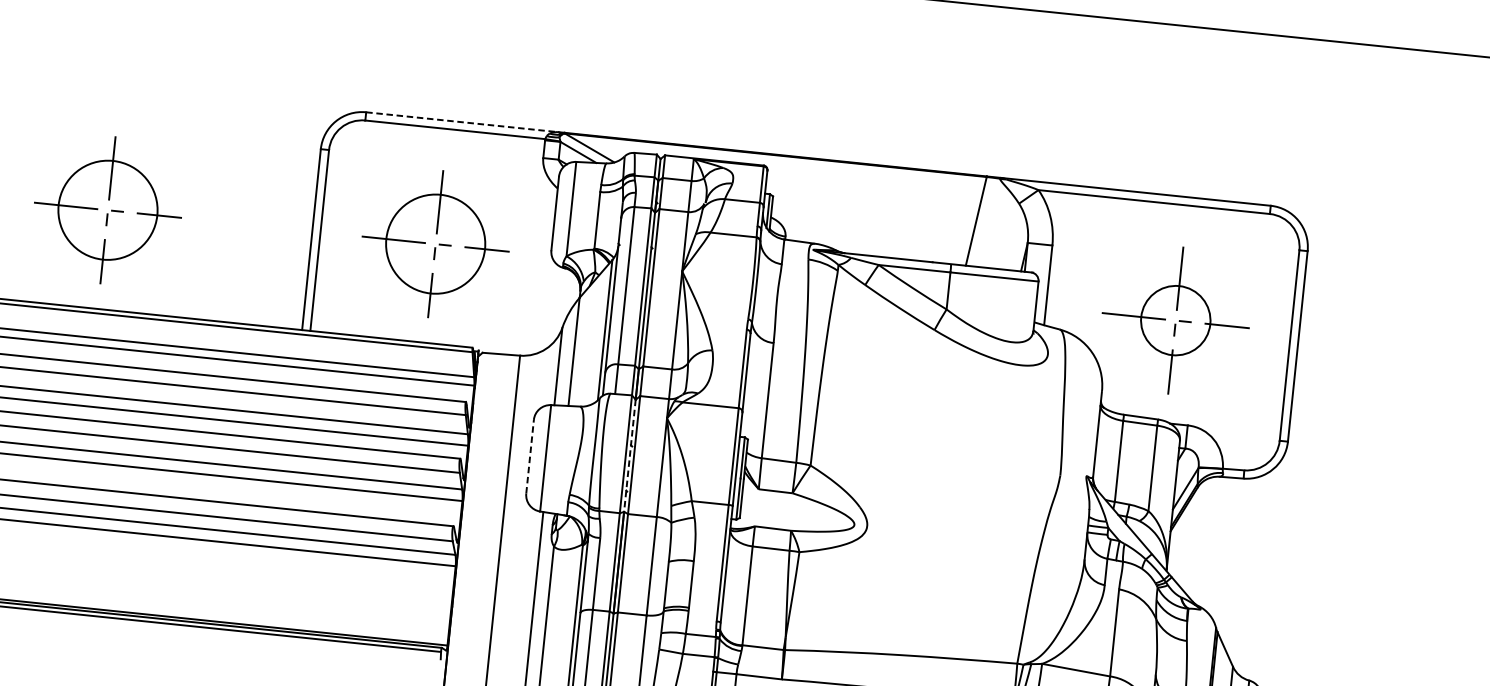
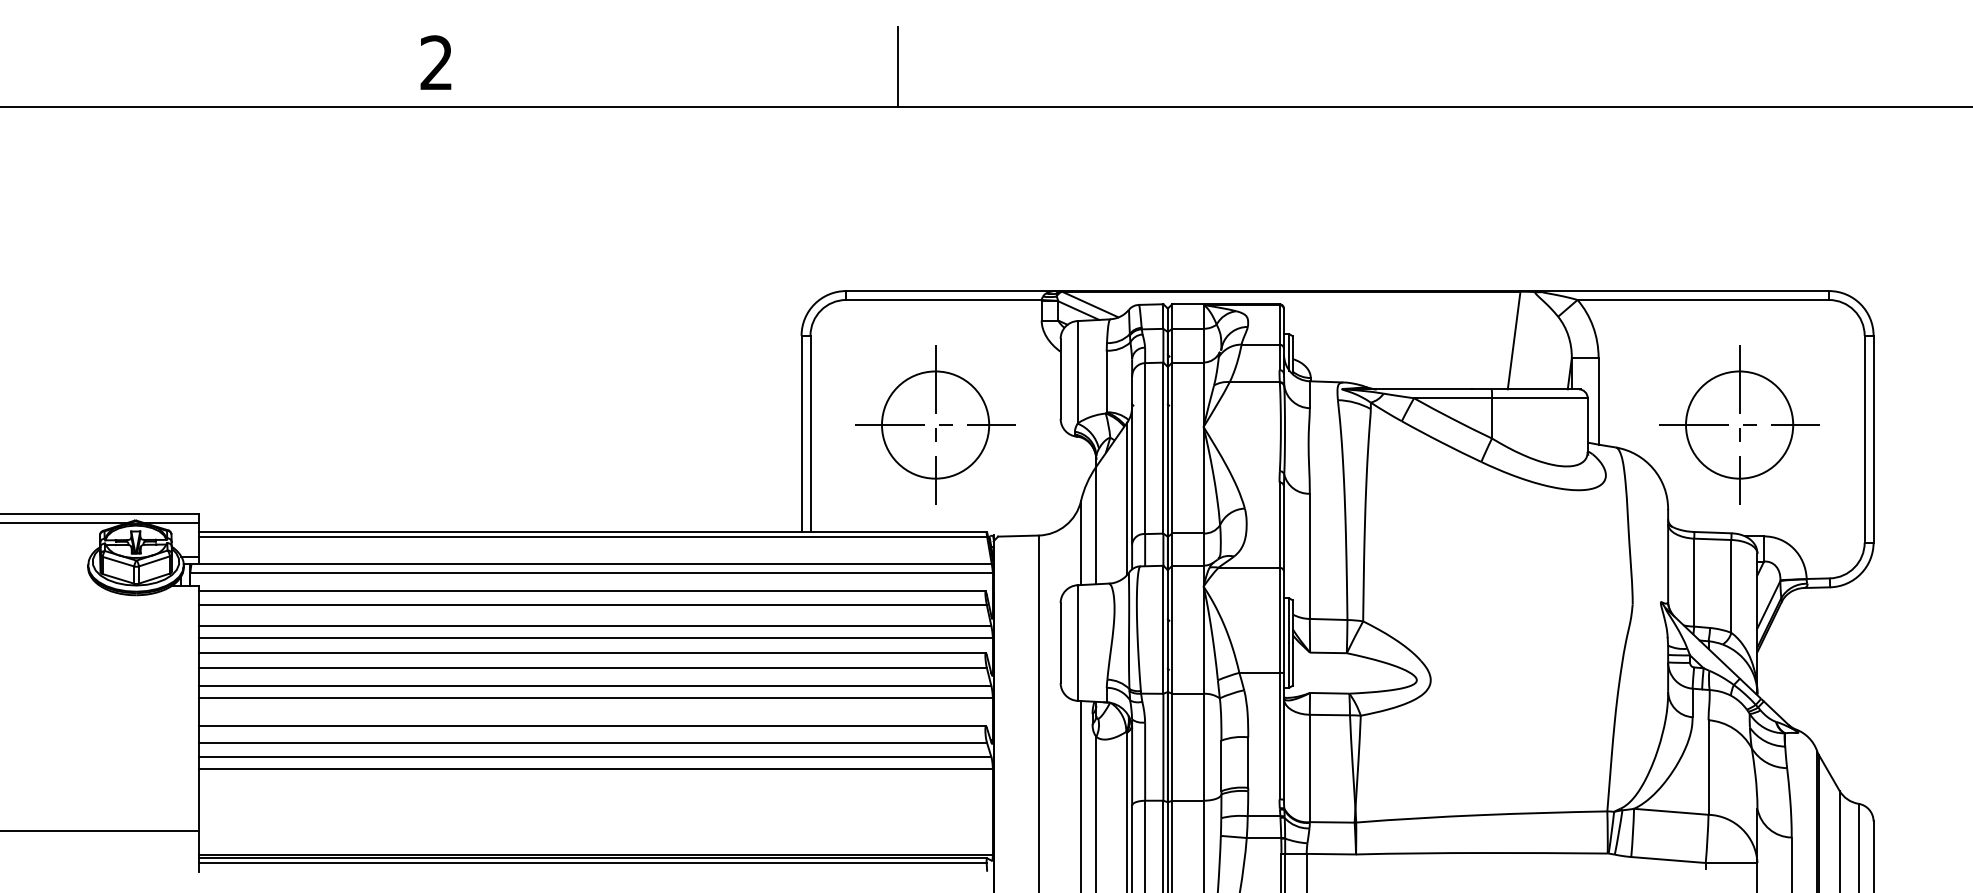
line: (462, 122) -> (950, 291), dashed -> solid
part: (107, 209) -> (579, 424), removed
circle: (1175, 320) -> (1739, 424), size x1.43
line: (629, 456) -> (1167, 631), dashed -> solid
line: (529, 457) -> (1060, 643), dashed -> solid

